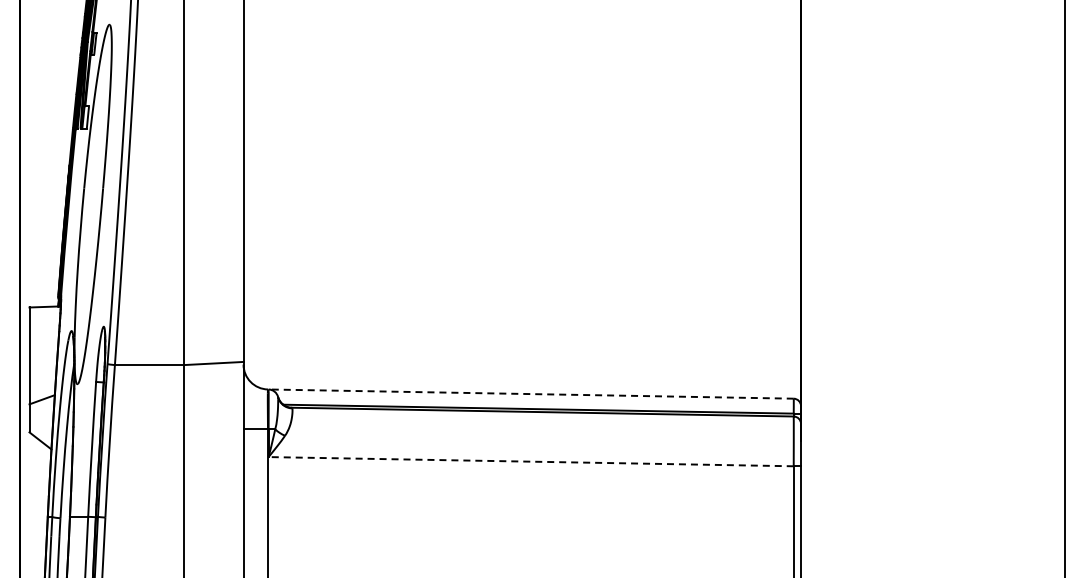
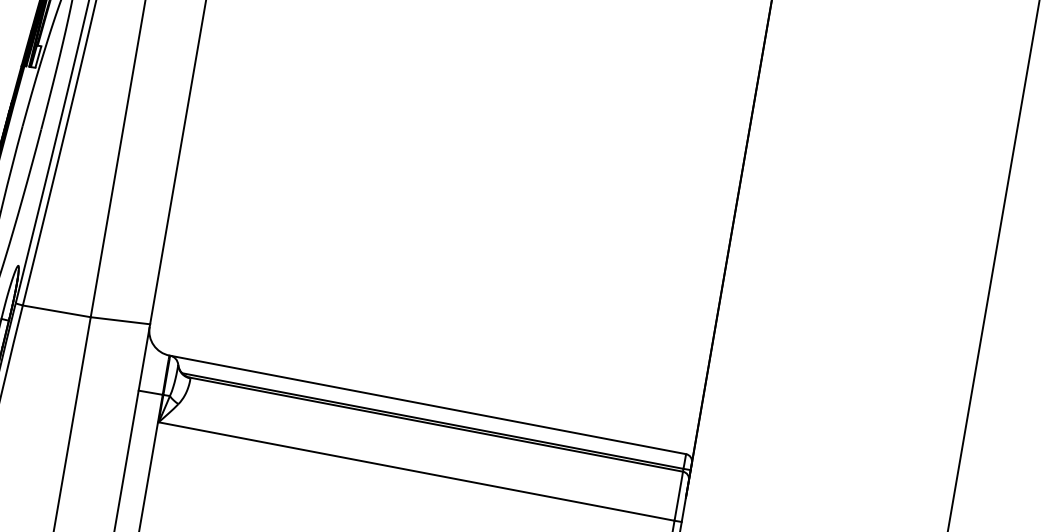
line: (530, 394) -> (427, 405), dashed -> solid
line: (531, 461) -> (416, 471), dashed -> solid

